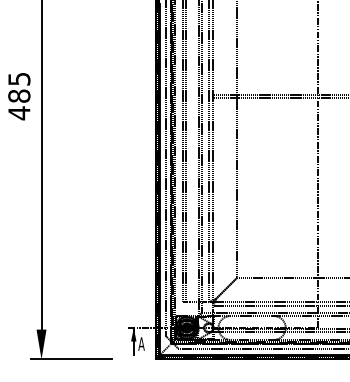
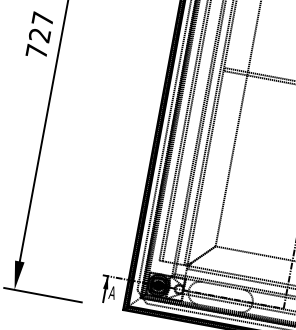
text: (19, 96) -> (39, 35), 485 -> 727

